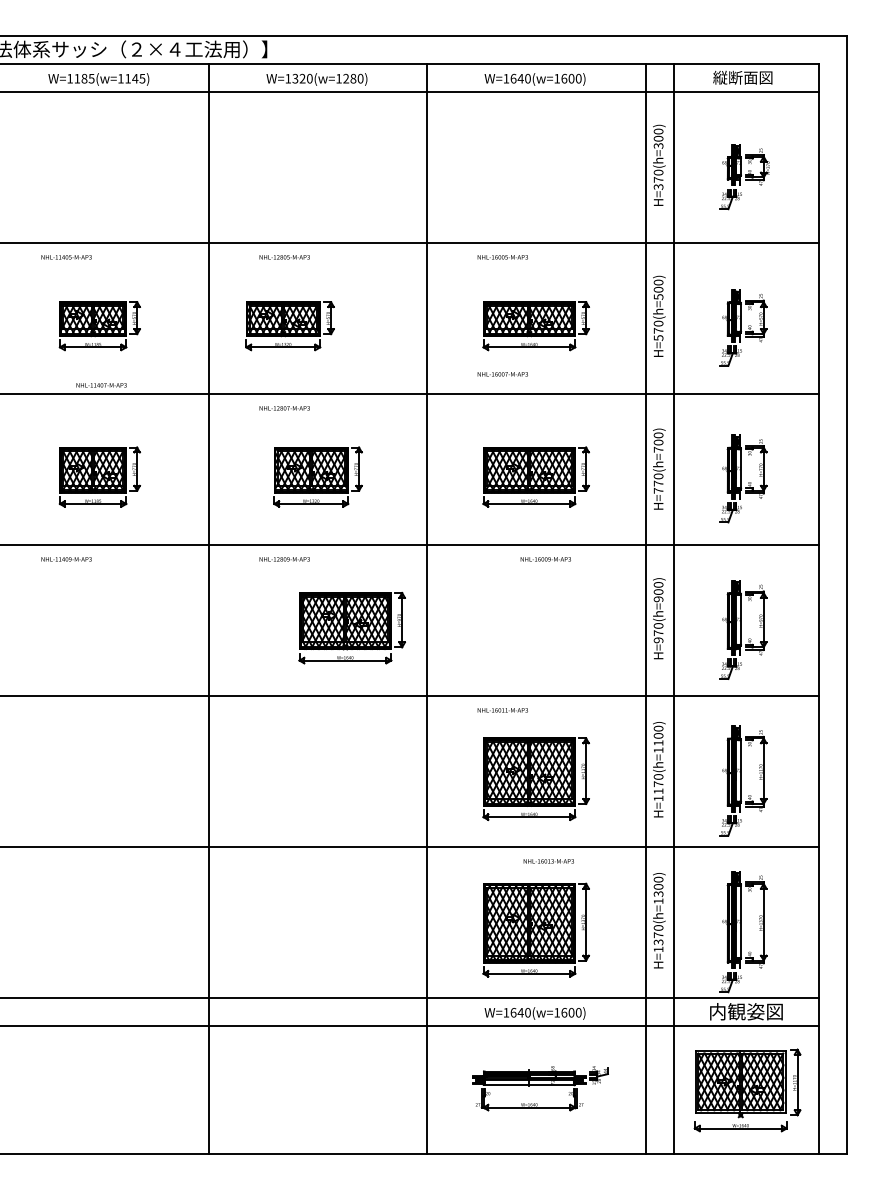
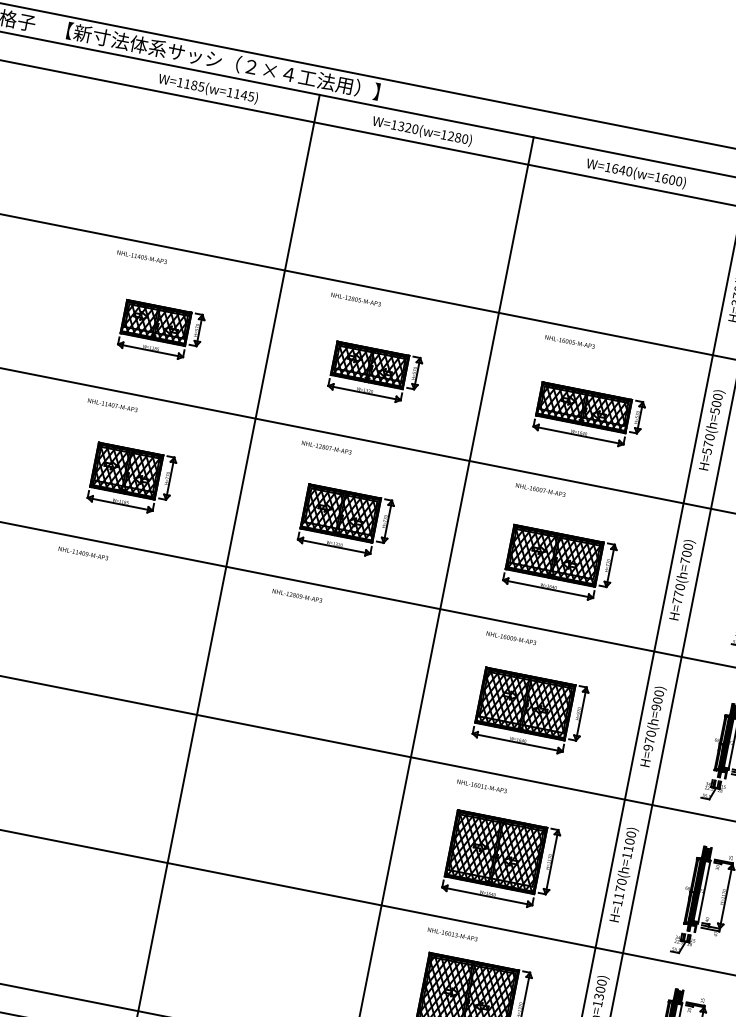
part: (289, 326) -> (374, 373), moved
text: (502, 374) -> (540, 490), moved
text: (101, 385) -> (112, 405), moved
text: (545, 559) -> (510, 638), moved
part: (351, 628) -> (529, 712), moved
text: (548, 861) -> (452, 934), moved

